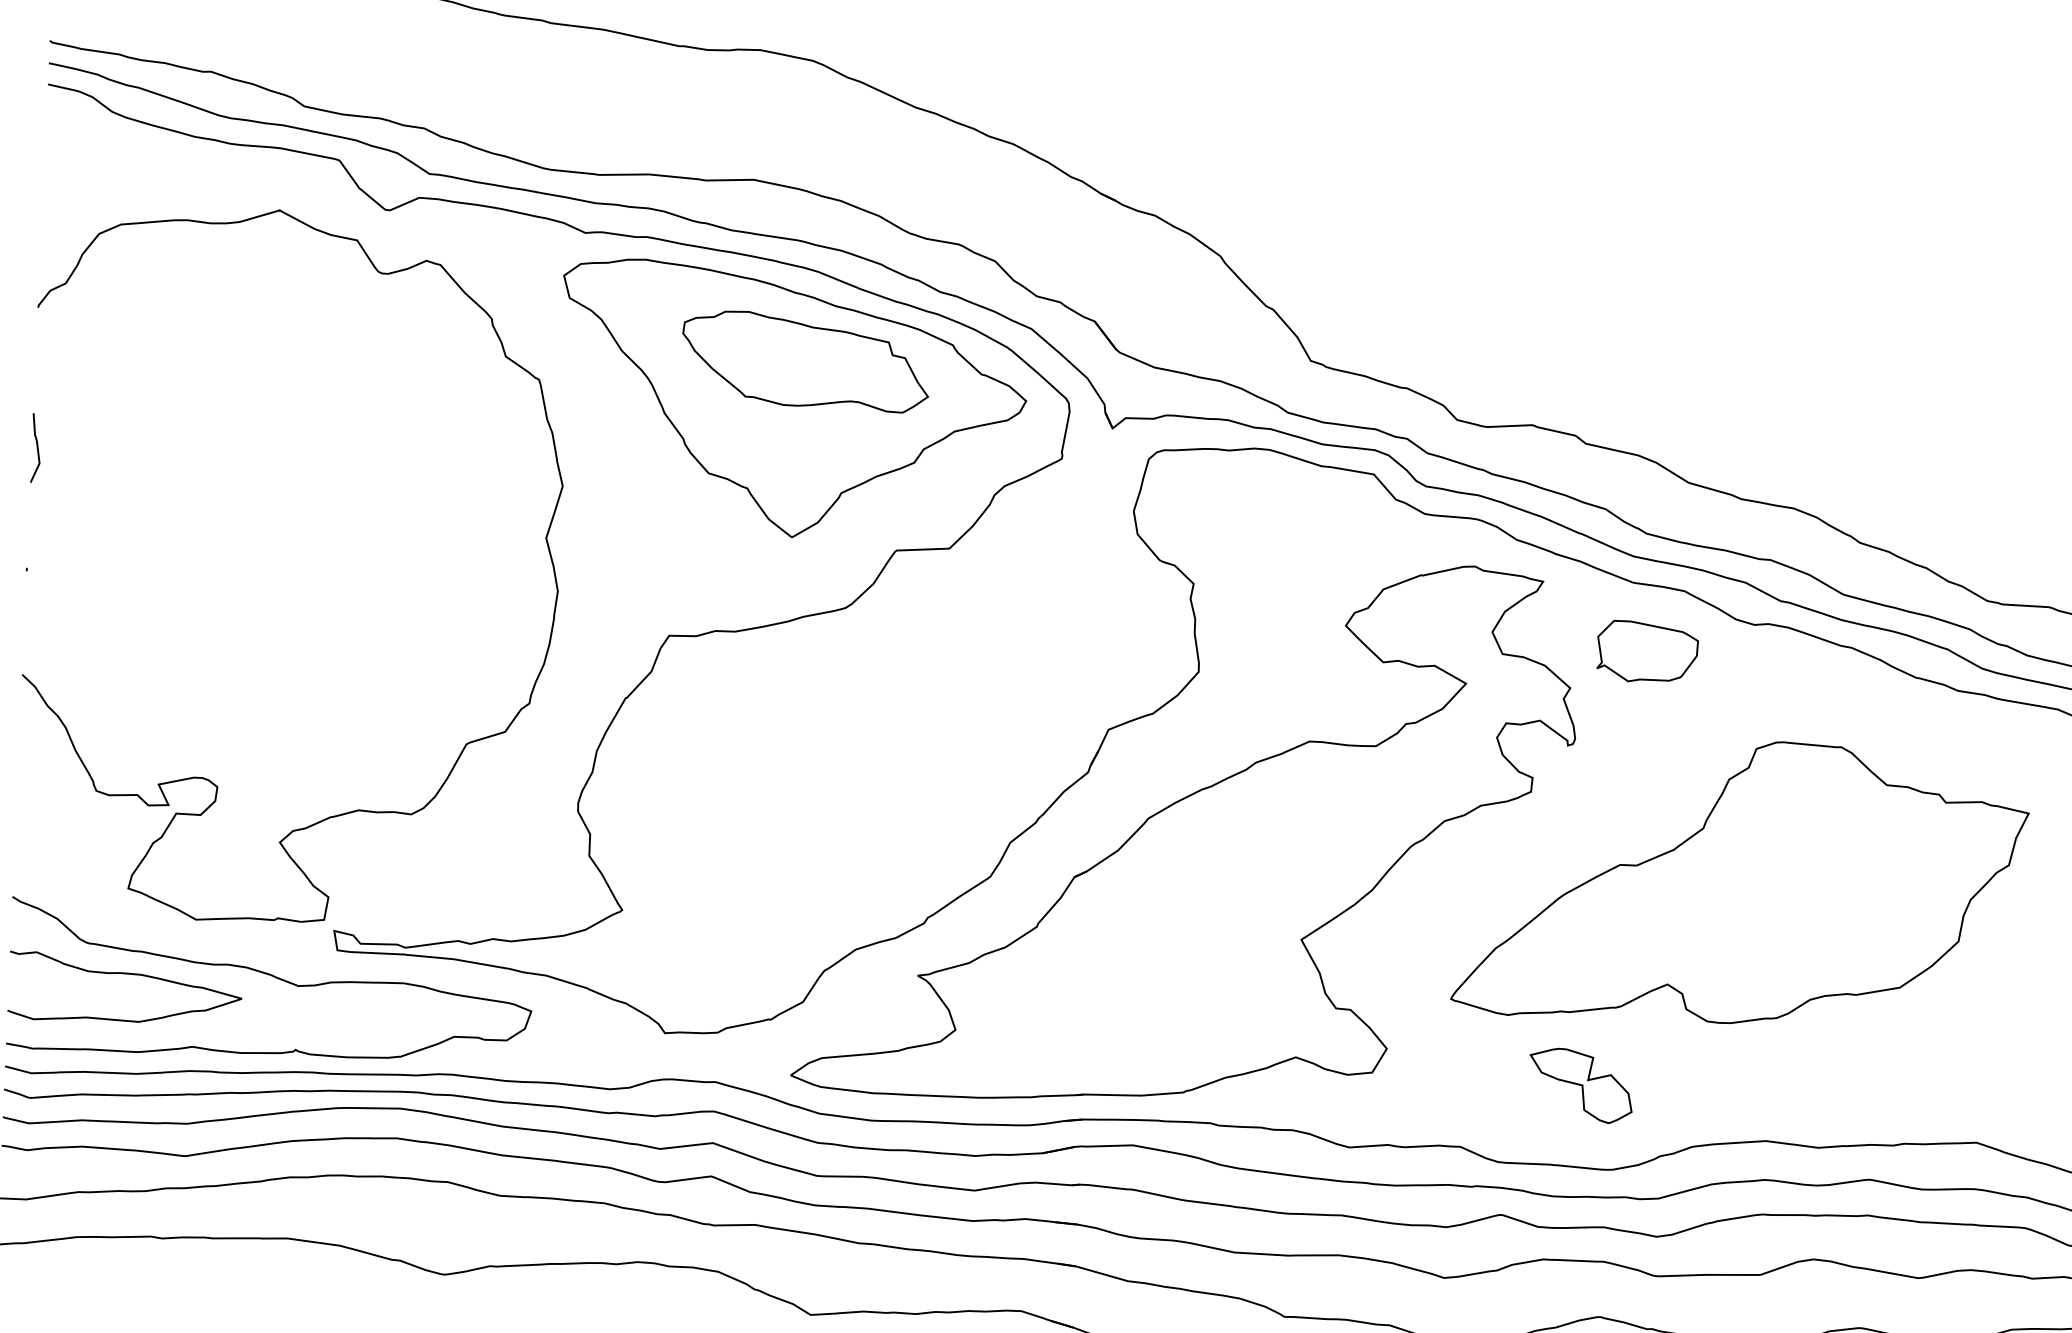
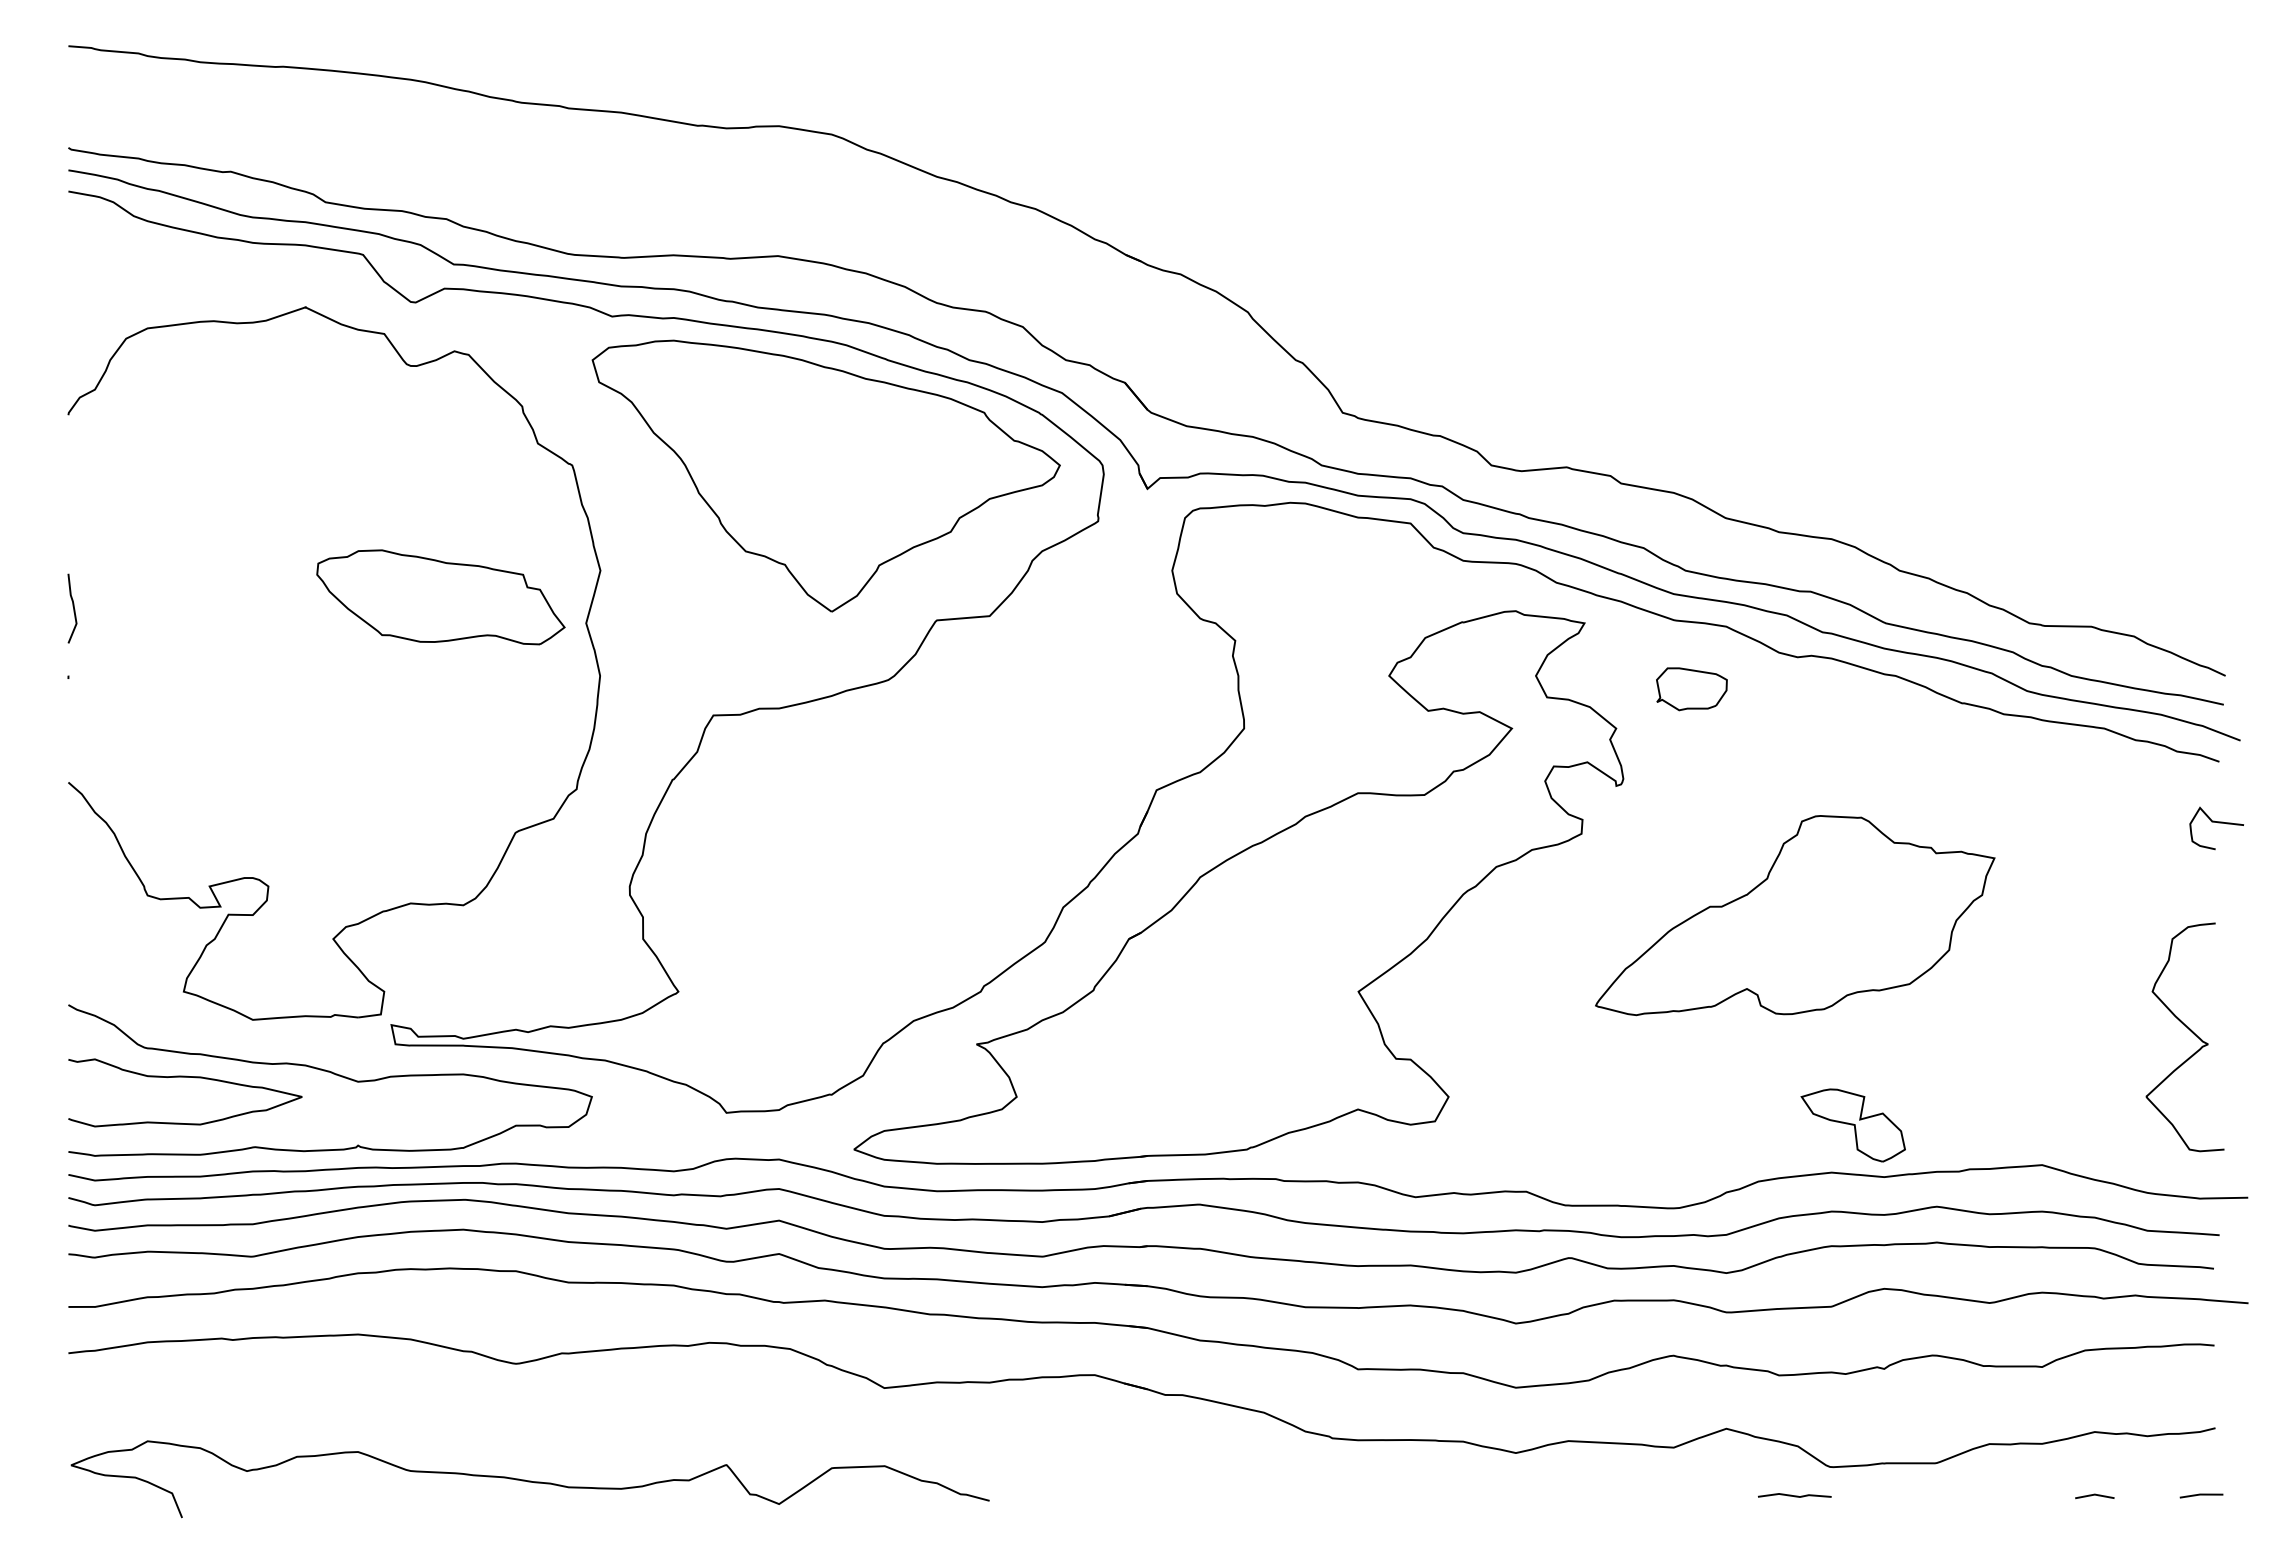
part: (805, 361) -> (440, 597), moved
line: (37, 448) -> (73, 608), moved
part: (1647, 652) -> (1691, 689), size x0.7
part: (1740, 882) -> (1794, 915), size x0.7
part: (1580, 1085) -> (1852, 1125), moved

